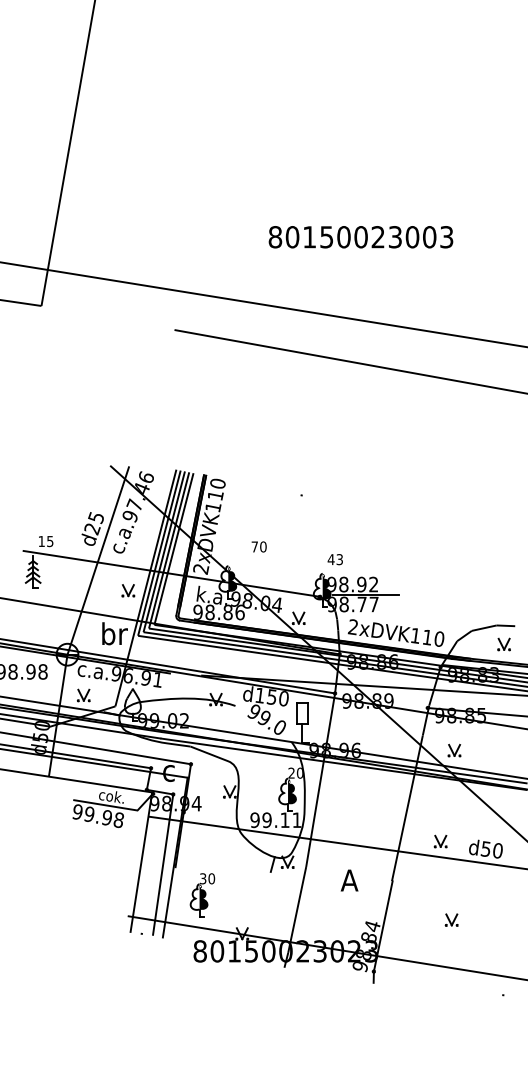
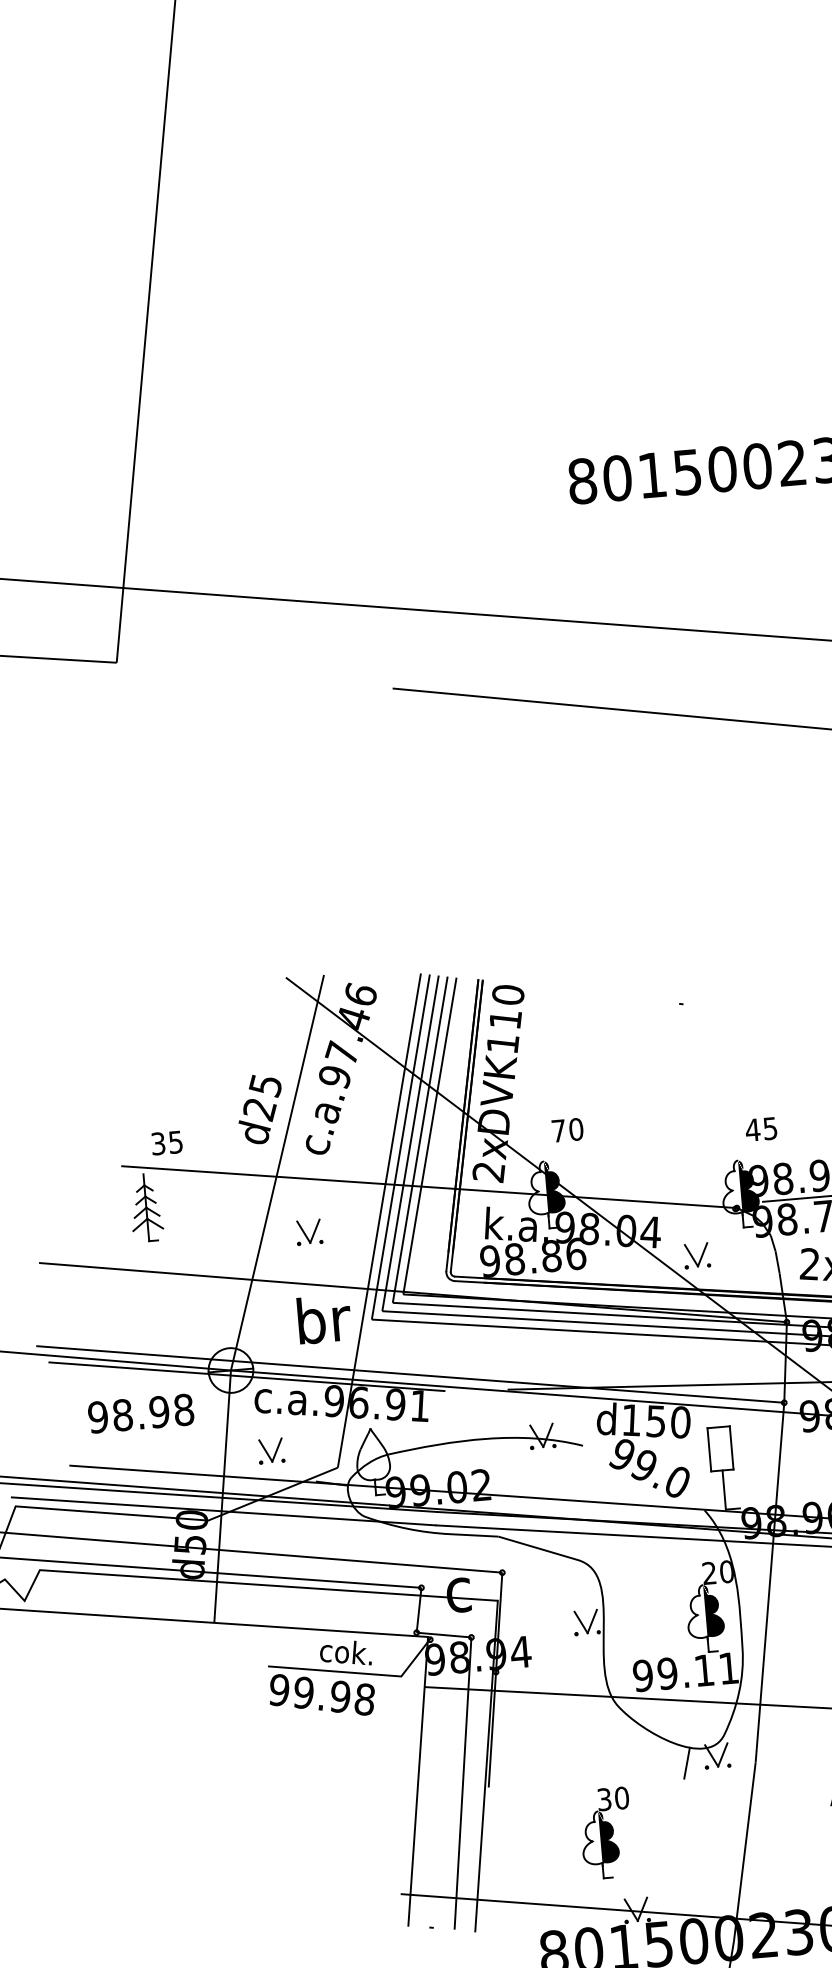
text: (41, 541) -> (157, 1143), 15 -> 35
text: (258, 546) -> (566, 1129), moved
text: (339, 559) -> (769, 1128), 43 -> 45
part: (128, 590) -> (309, 1231), moved
part: (202, 895) -> (606, 1833), moved

